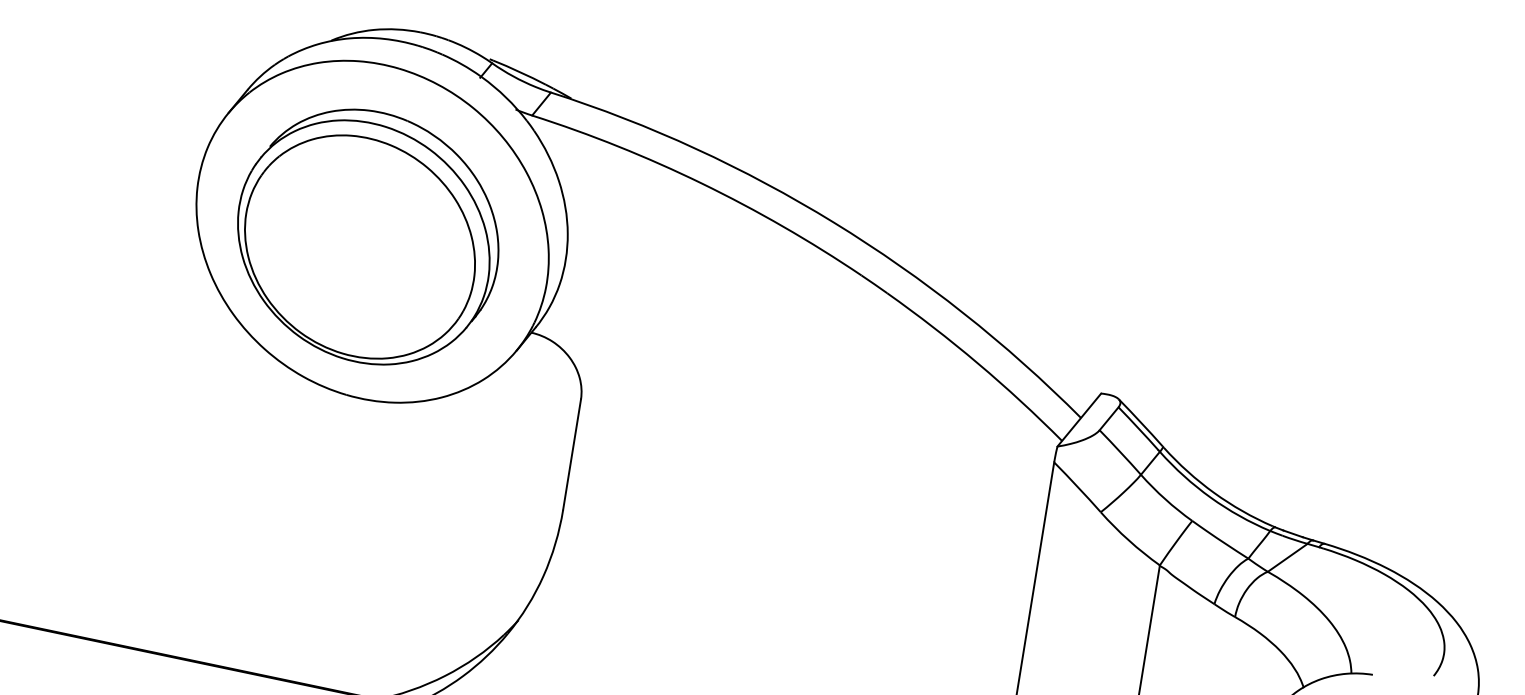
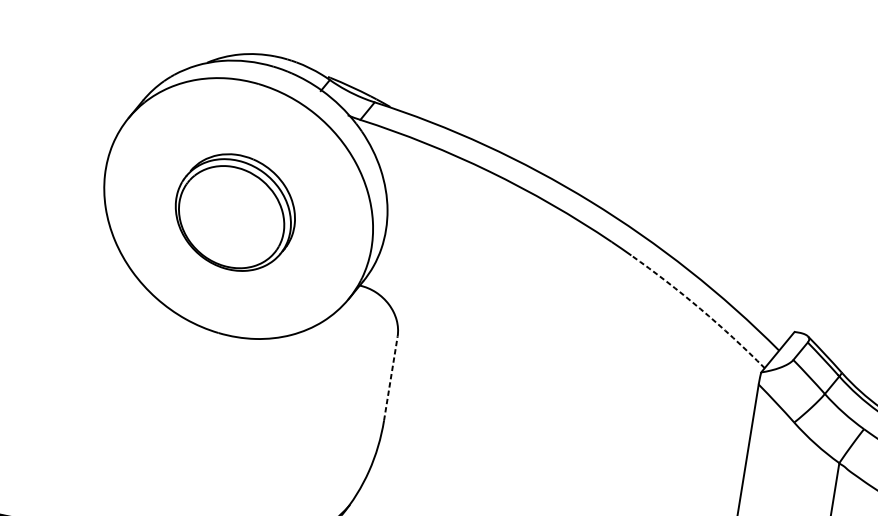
part: (368, 236) -> (235, 212), size x0.6
arc: (977, 363) -> (700, 309), solid -> dashed
line: (572, 454) -> (391, 378), solid -> dashed

